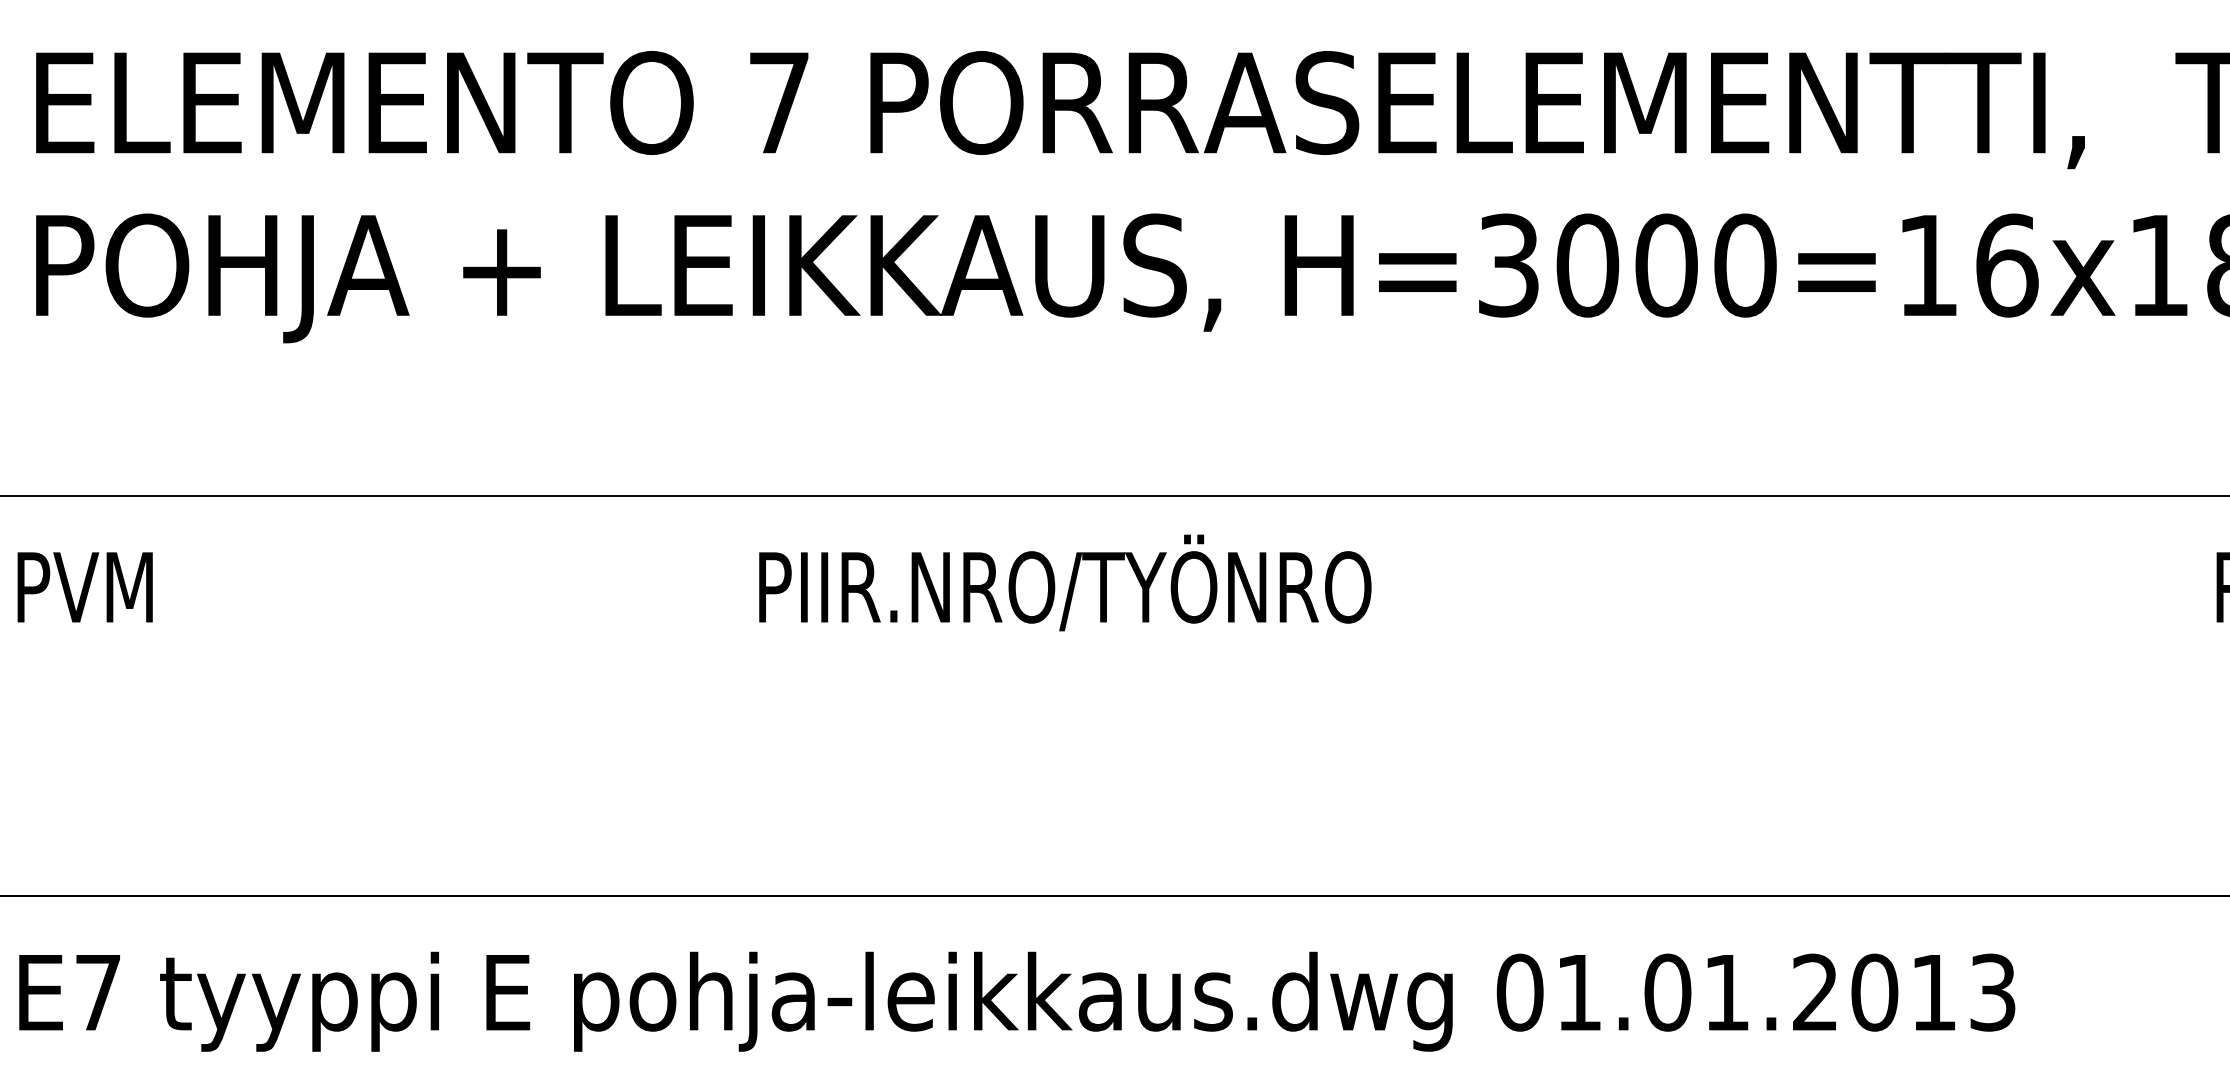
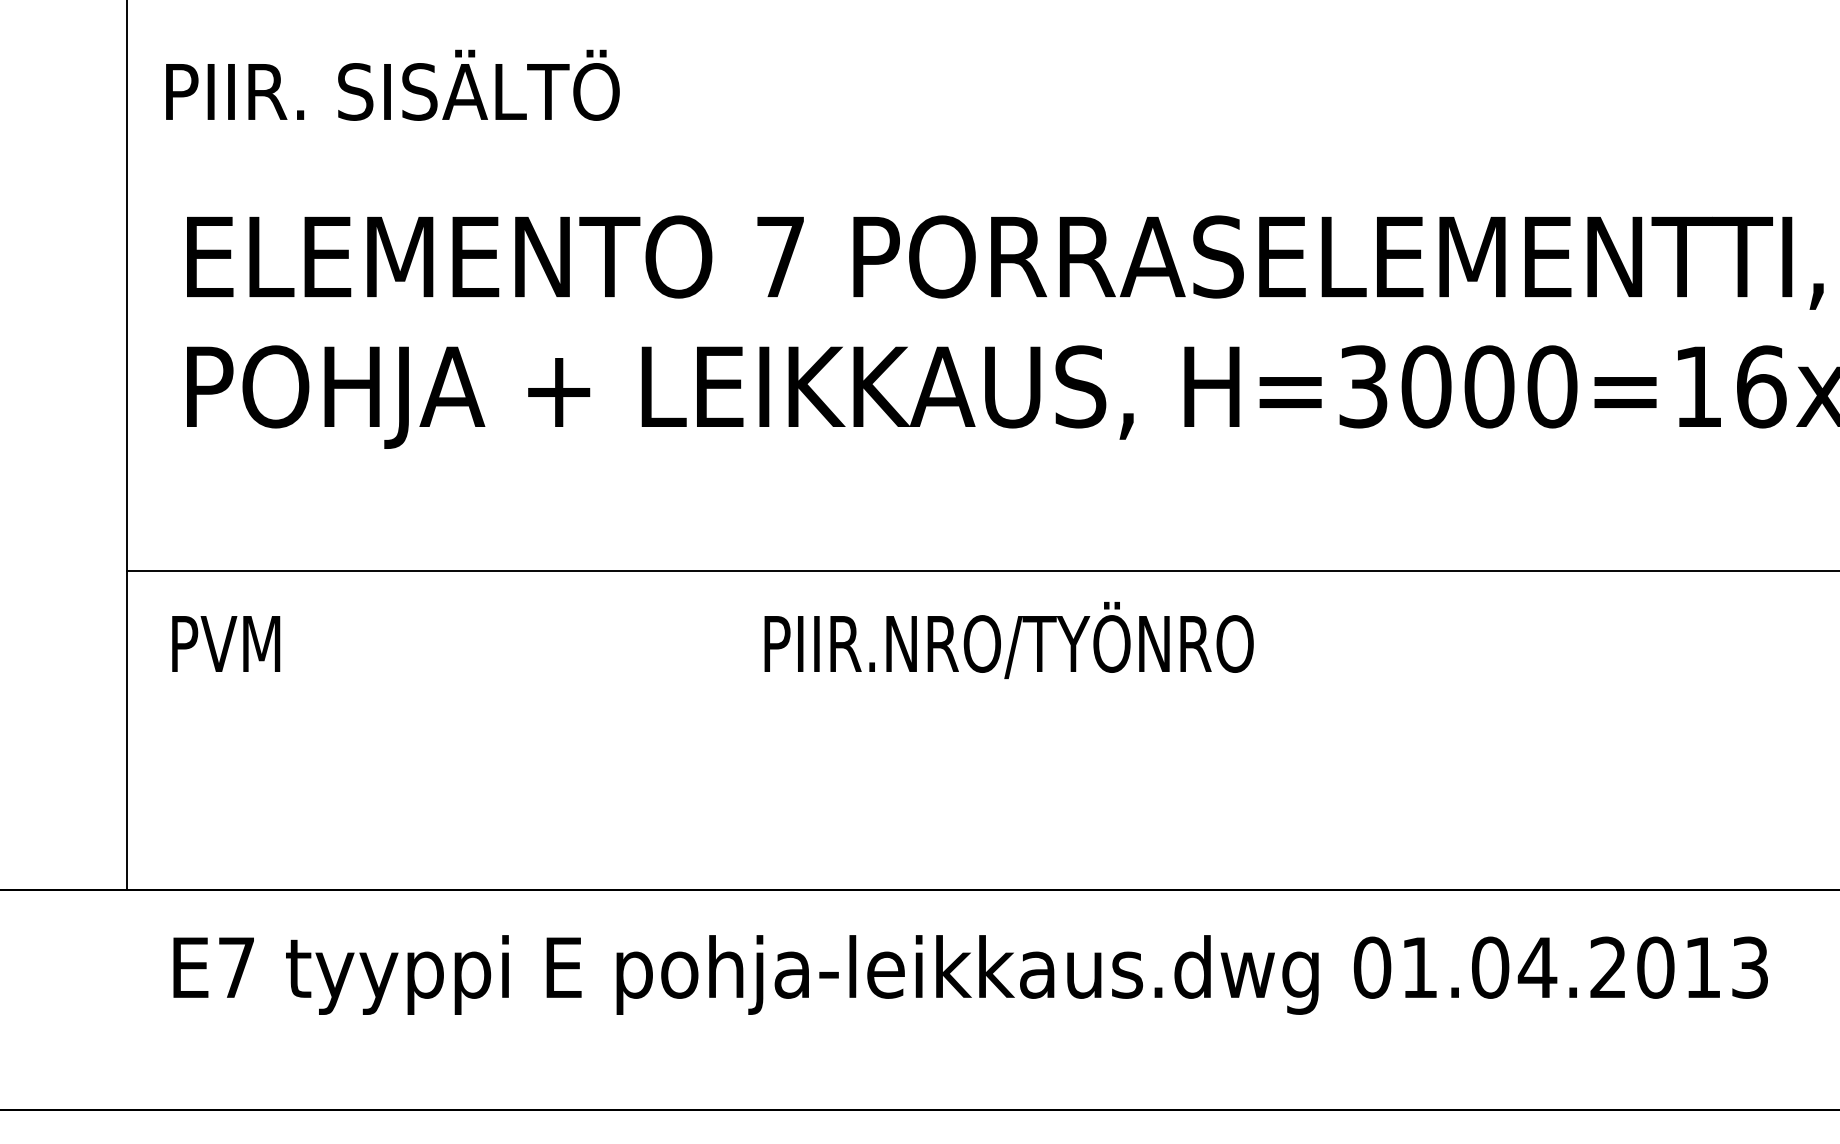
text: (1726, 992) -> (1537, 967), 01.01.2013 -> 01.04.2013

